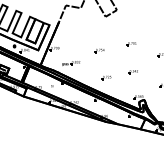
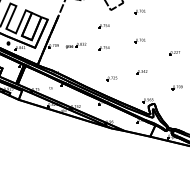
part: (131, 17) -> (139, 11), added
part: (99, 31) -> (103, 26), added
part: (71, 63) -> (76, 45), moved

